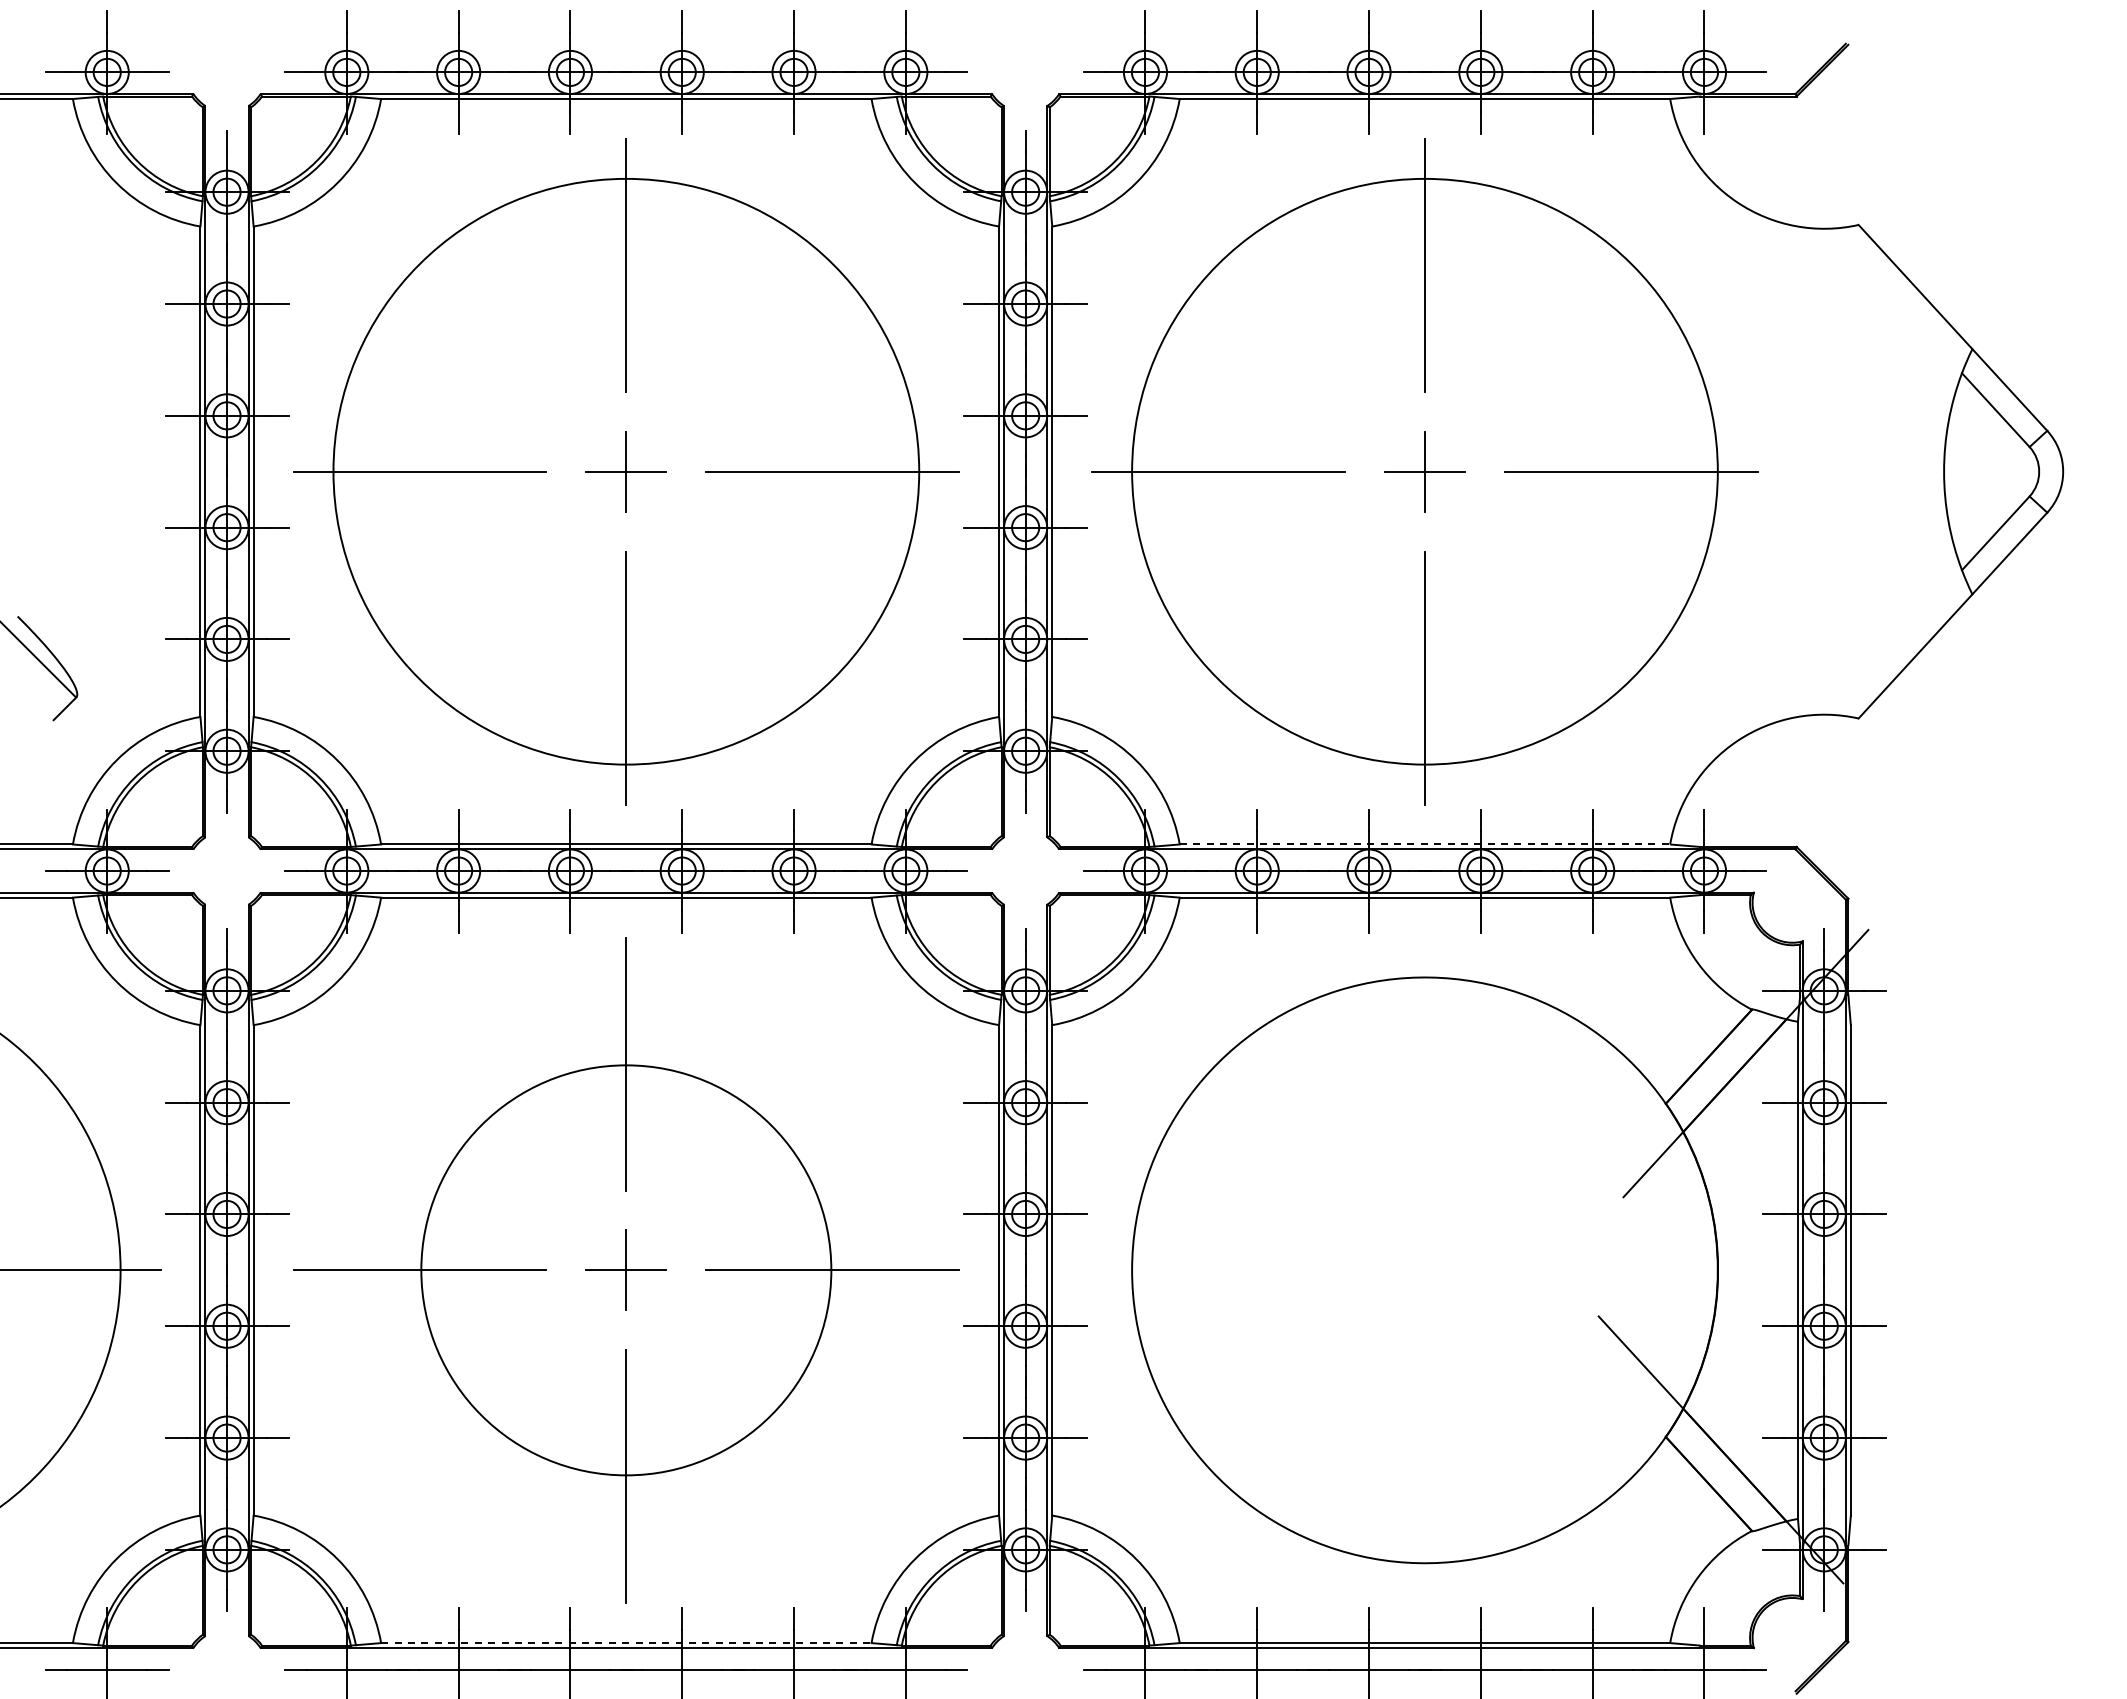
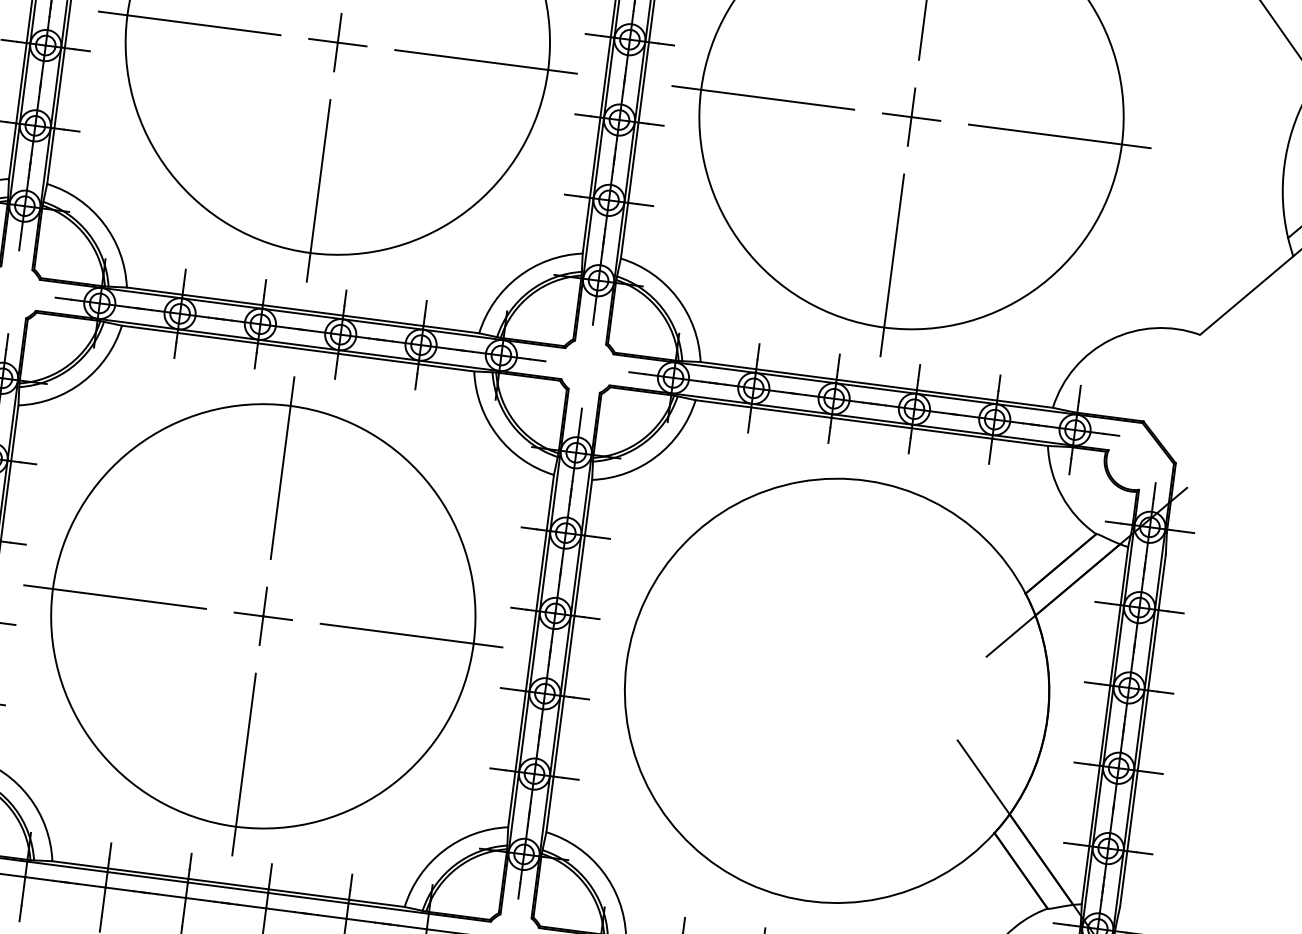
line: (1425, 844) -> (877, 384), dashed -> solid
circle: (626, 1270) -> (263, 616), size x1.43
line: (626, 1643) -> (228, 884), dashed -> solid

